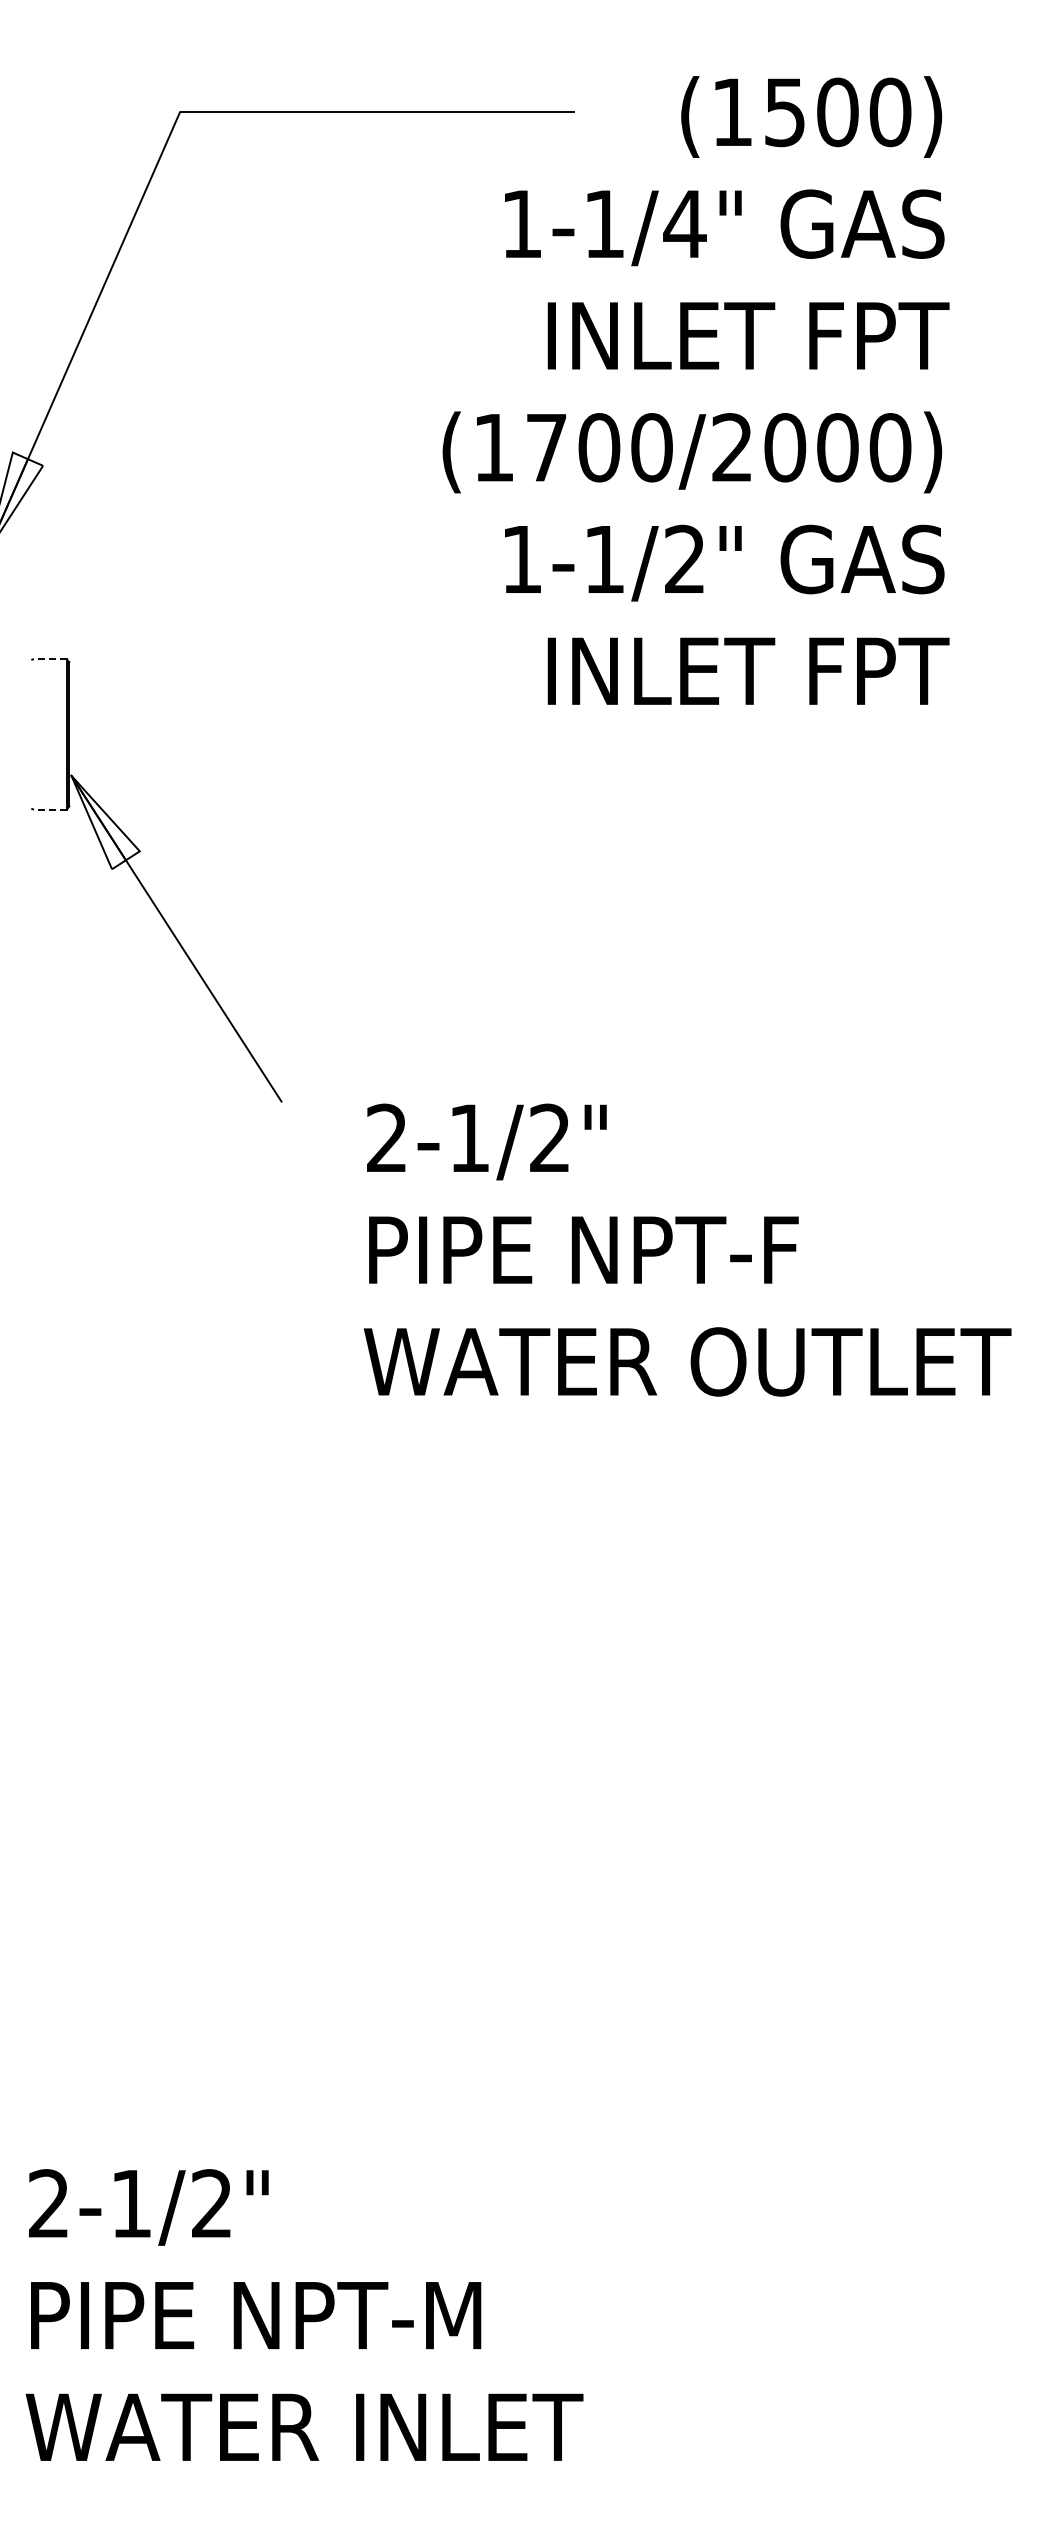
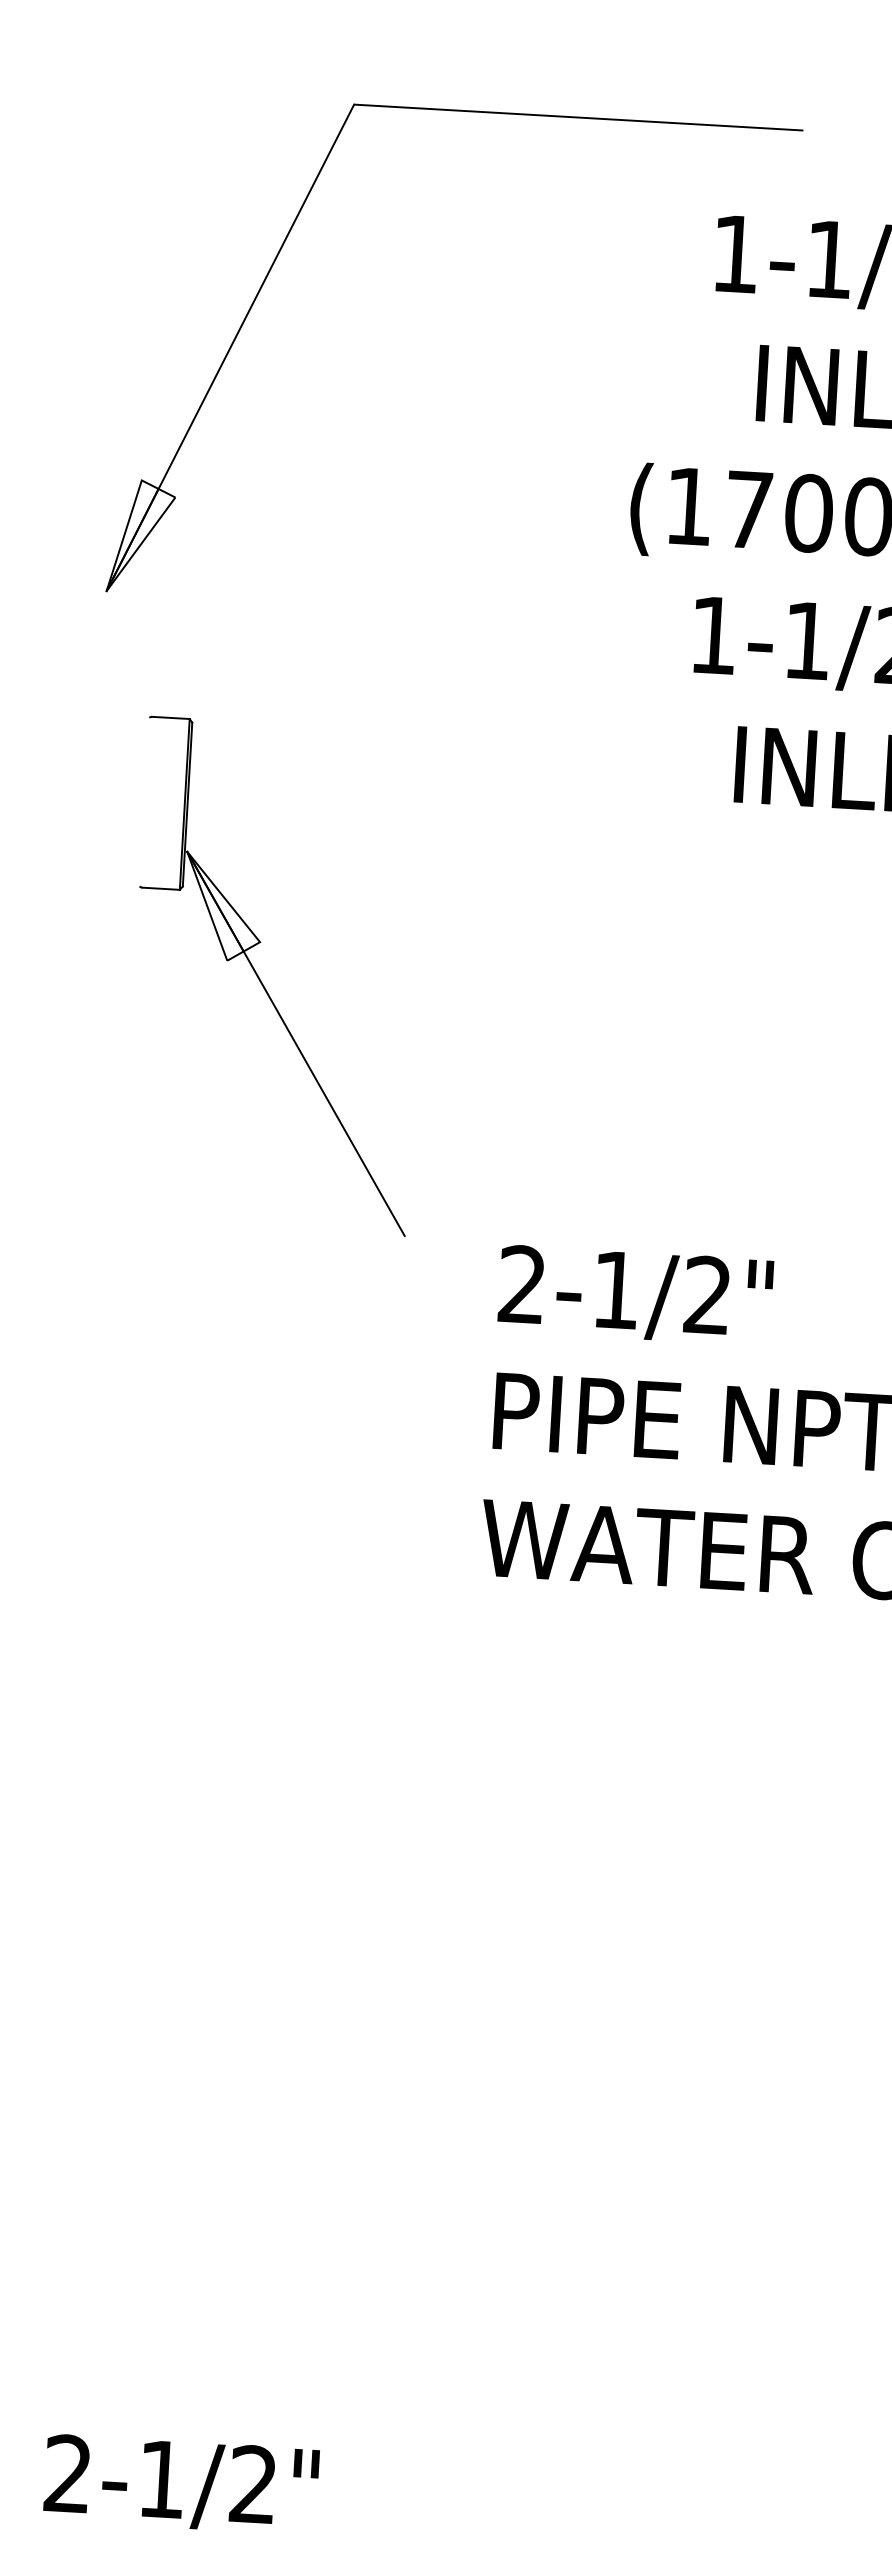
line: (49, 659) -> (169, 718), dashed -> solid
line: (49, 809) -> (160, 888), dashed -> solid

